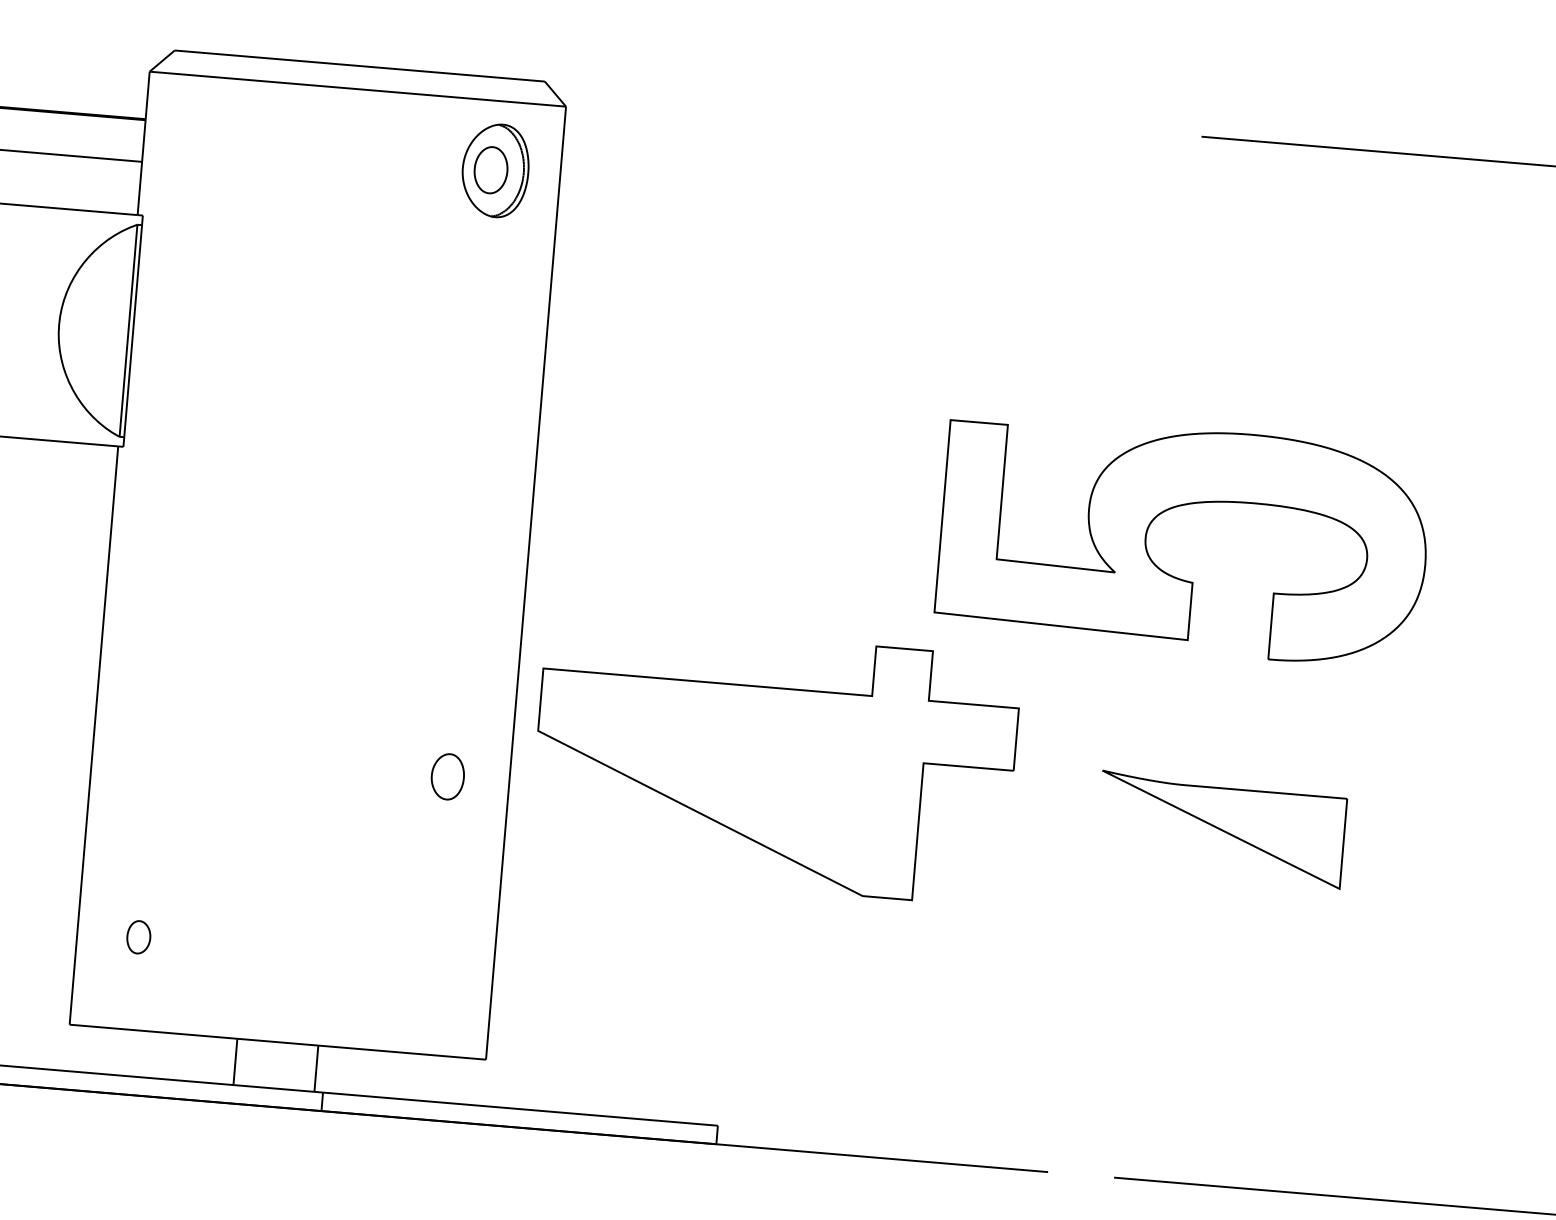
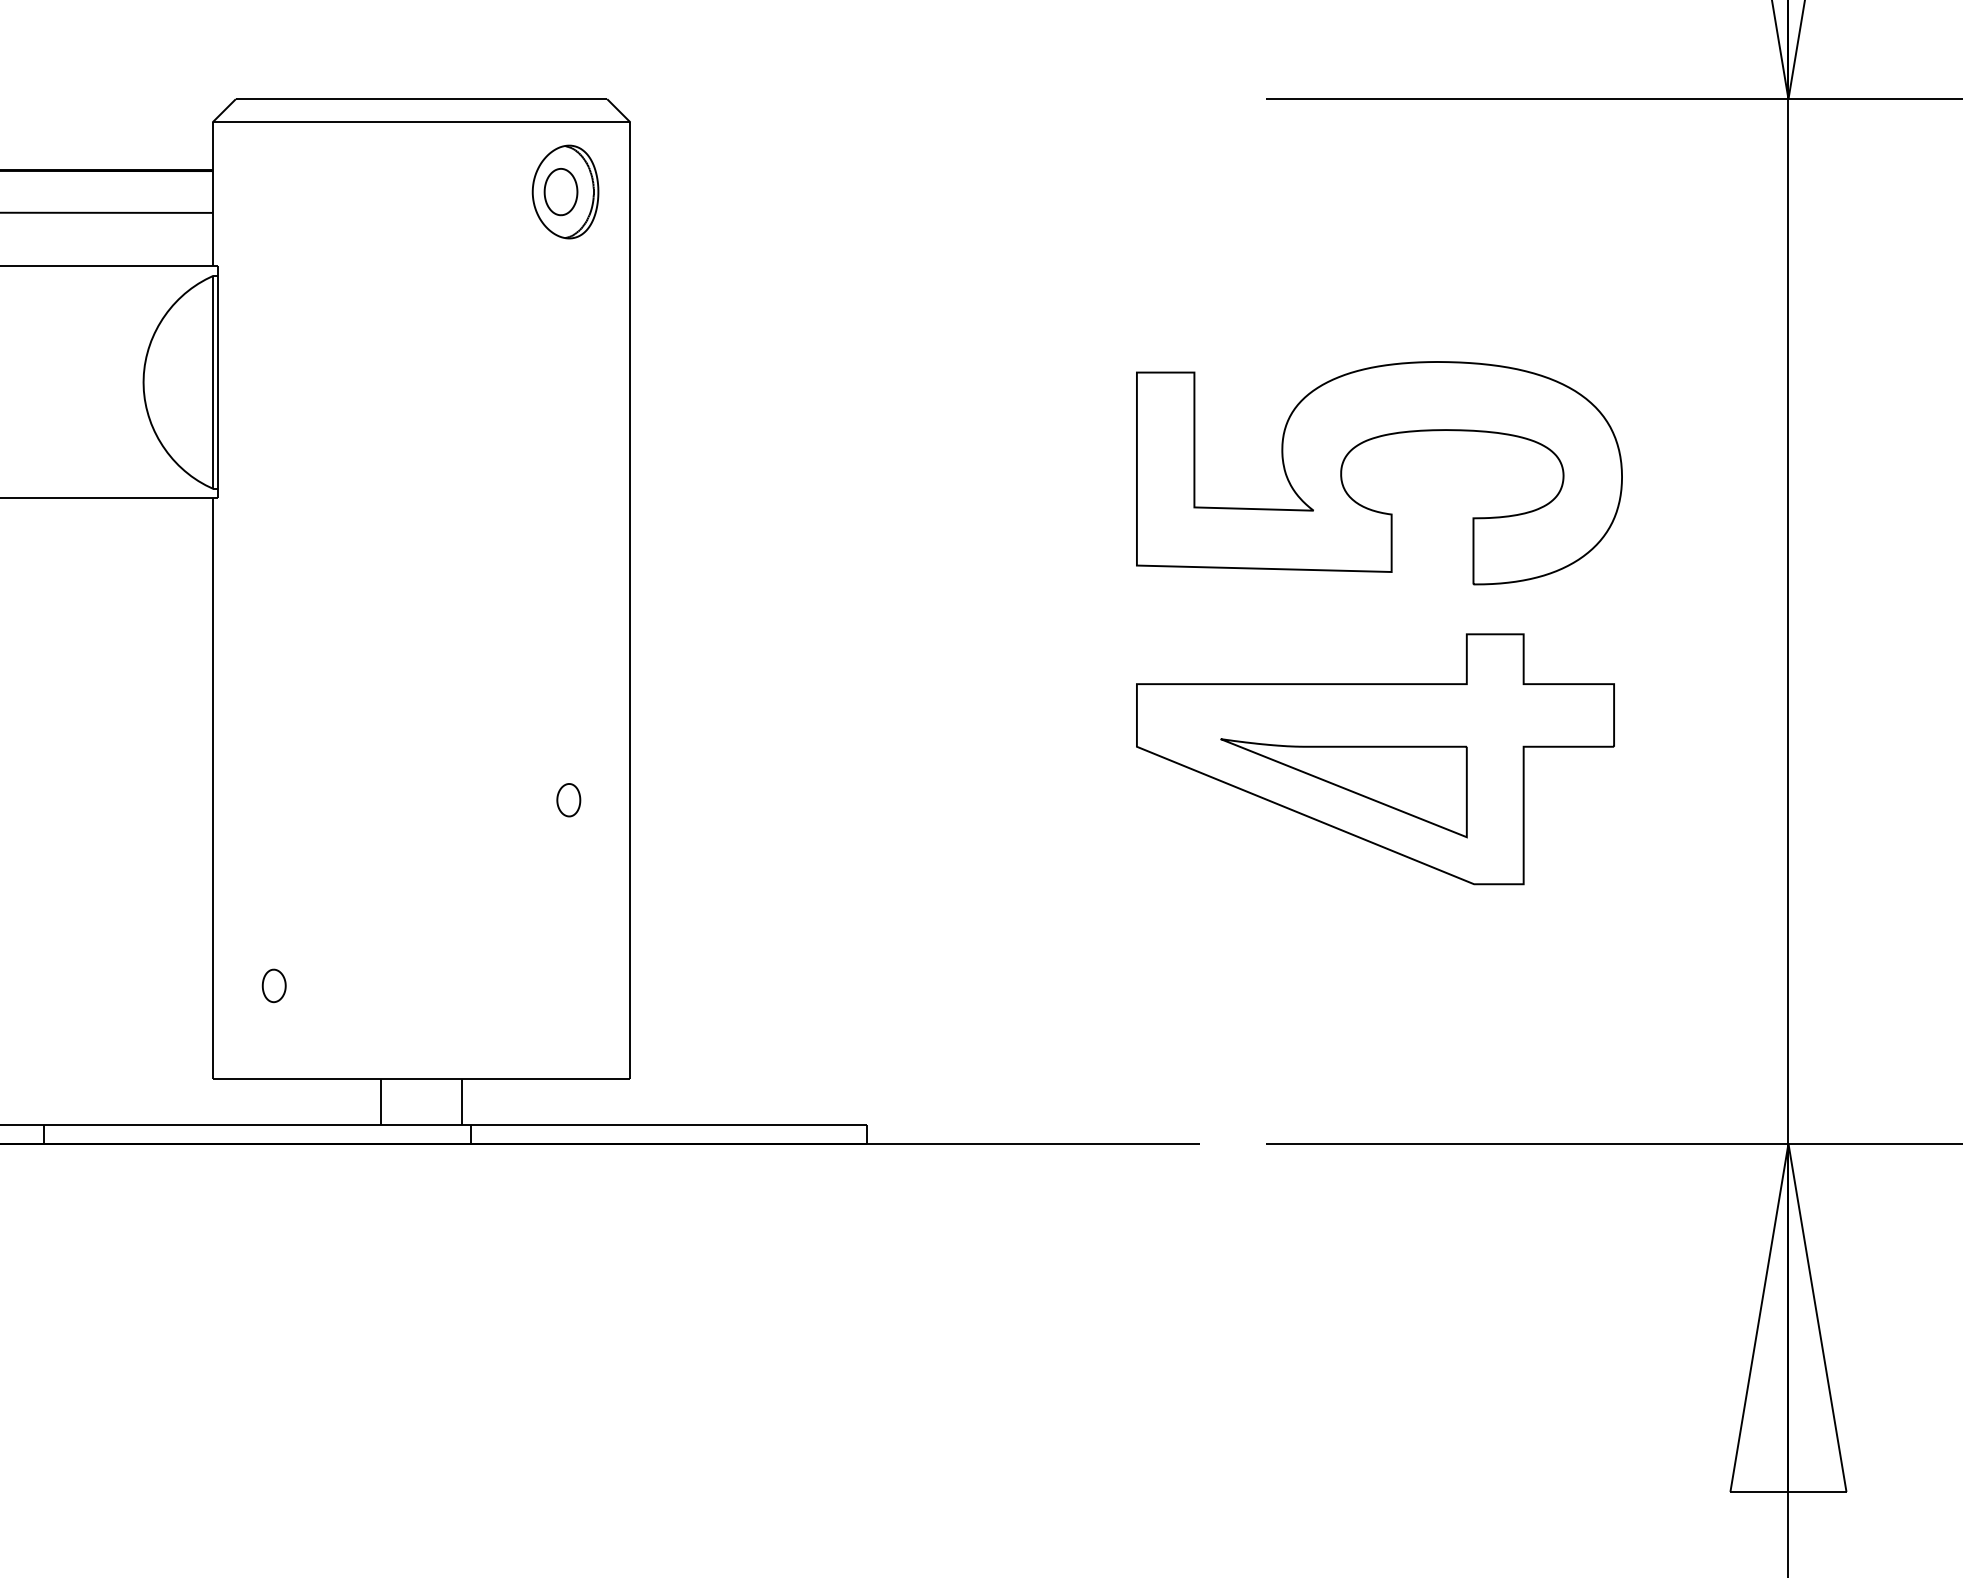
part: (1170, 509) -> (1363, 443), moved
part: (774, 763) -> (1375, 759), moved
part: (447, 777) -> (568, 800), size x0.71

